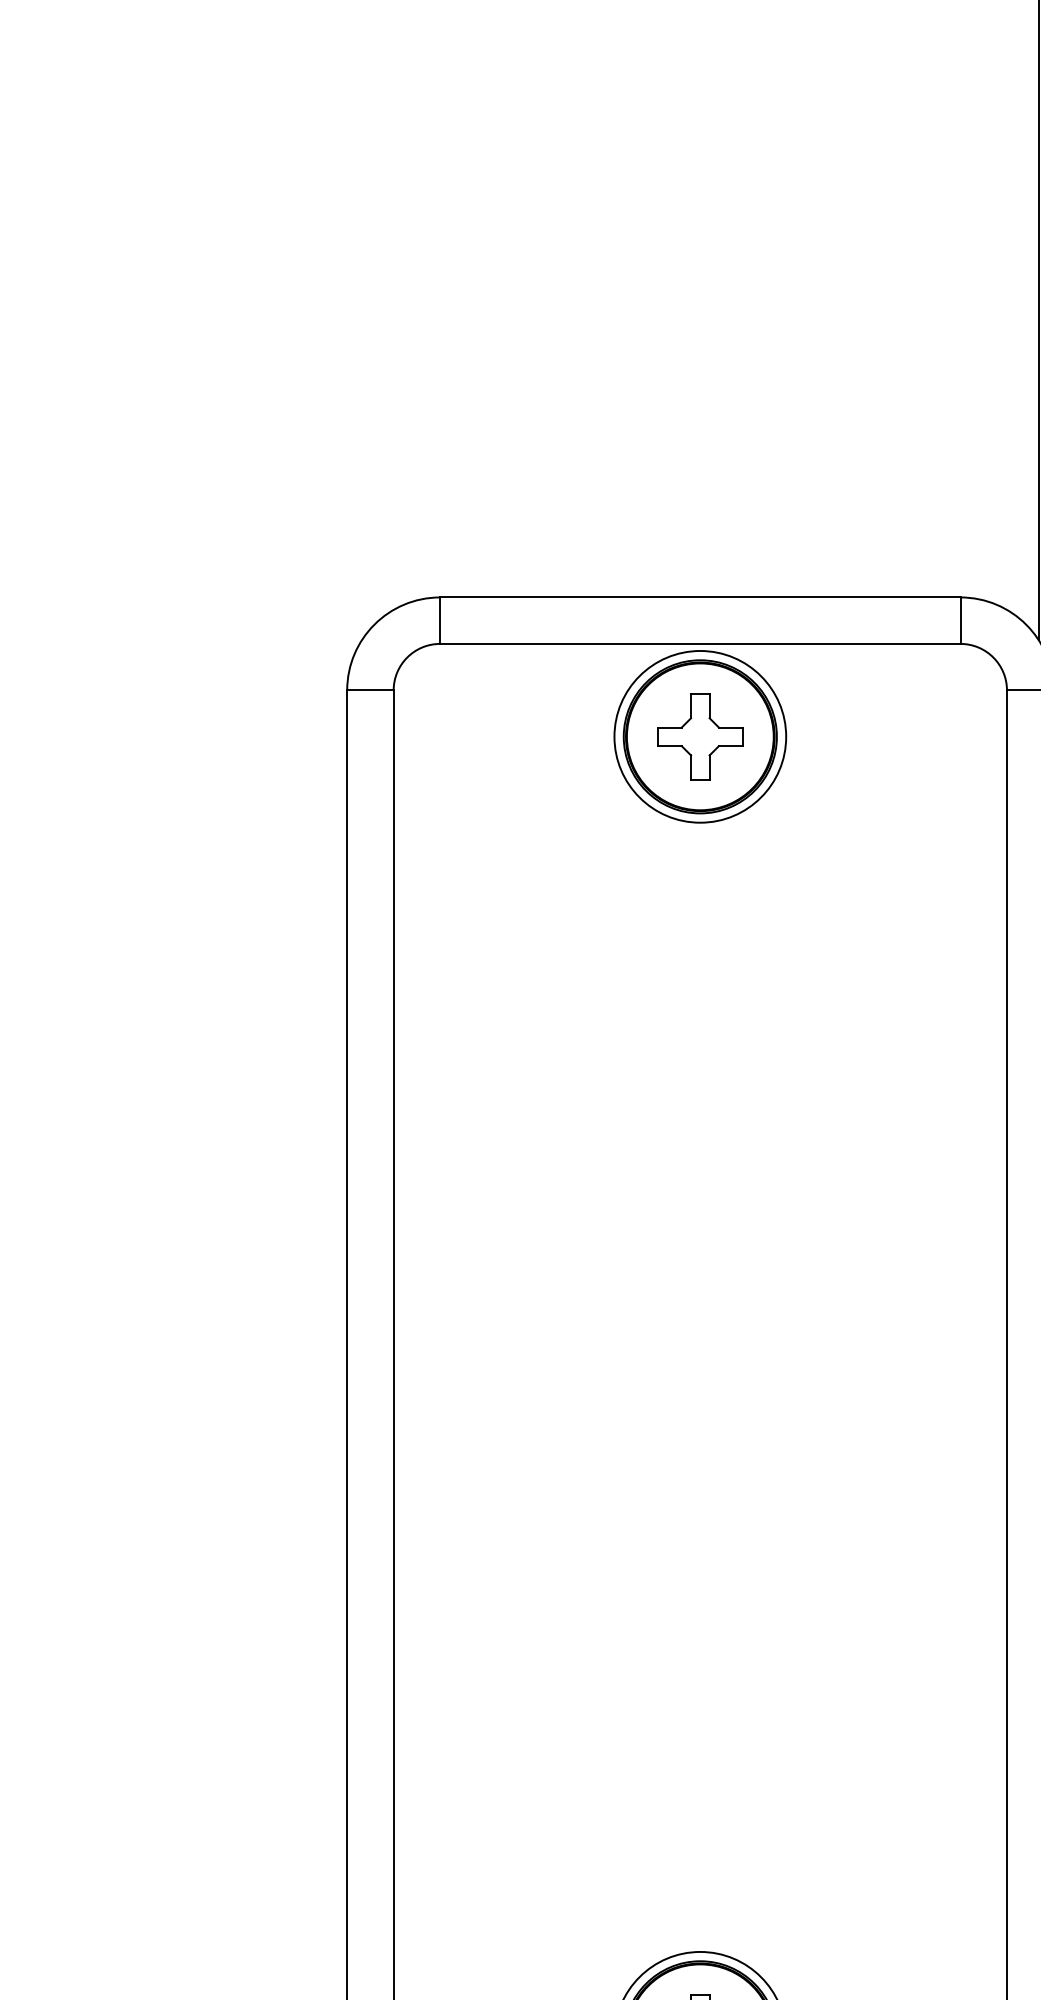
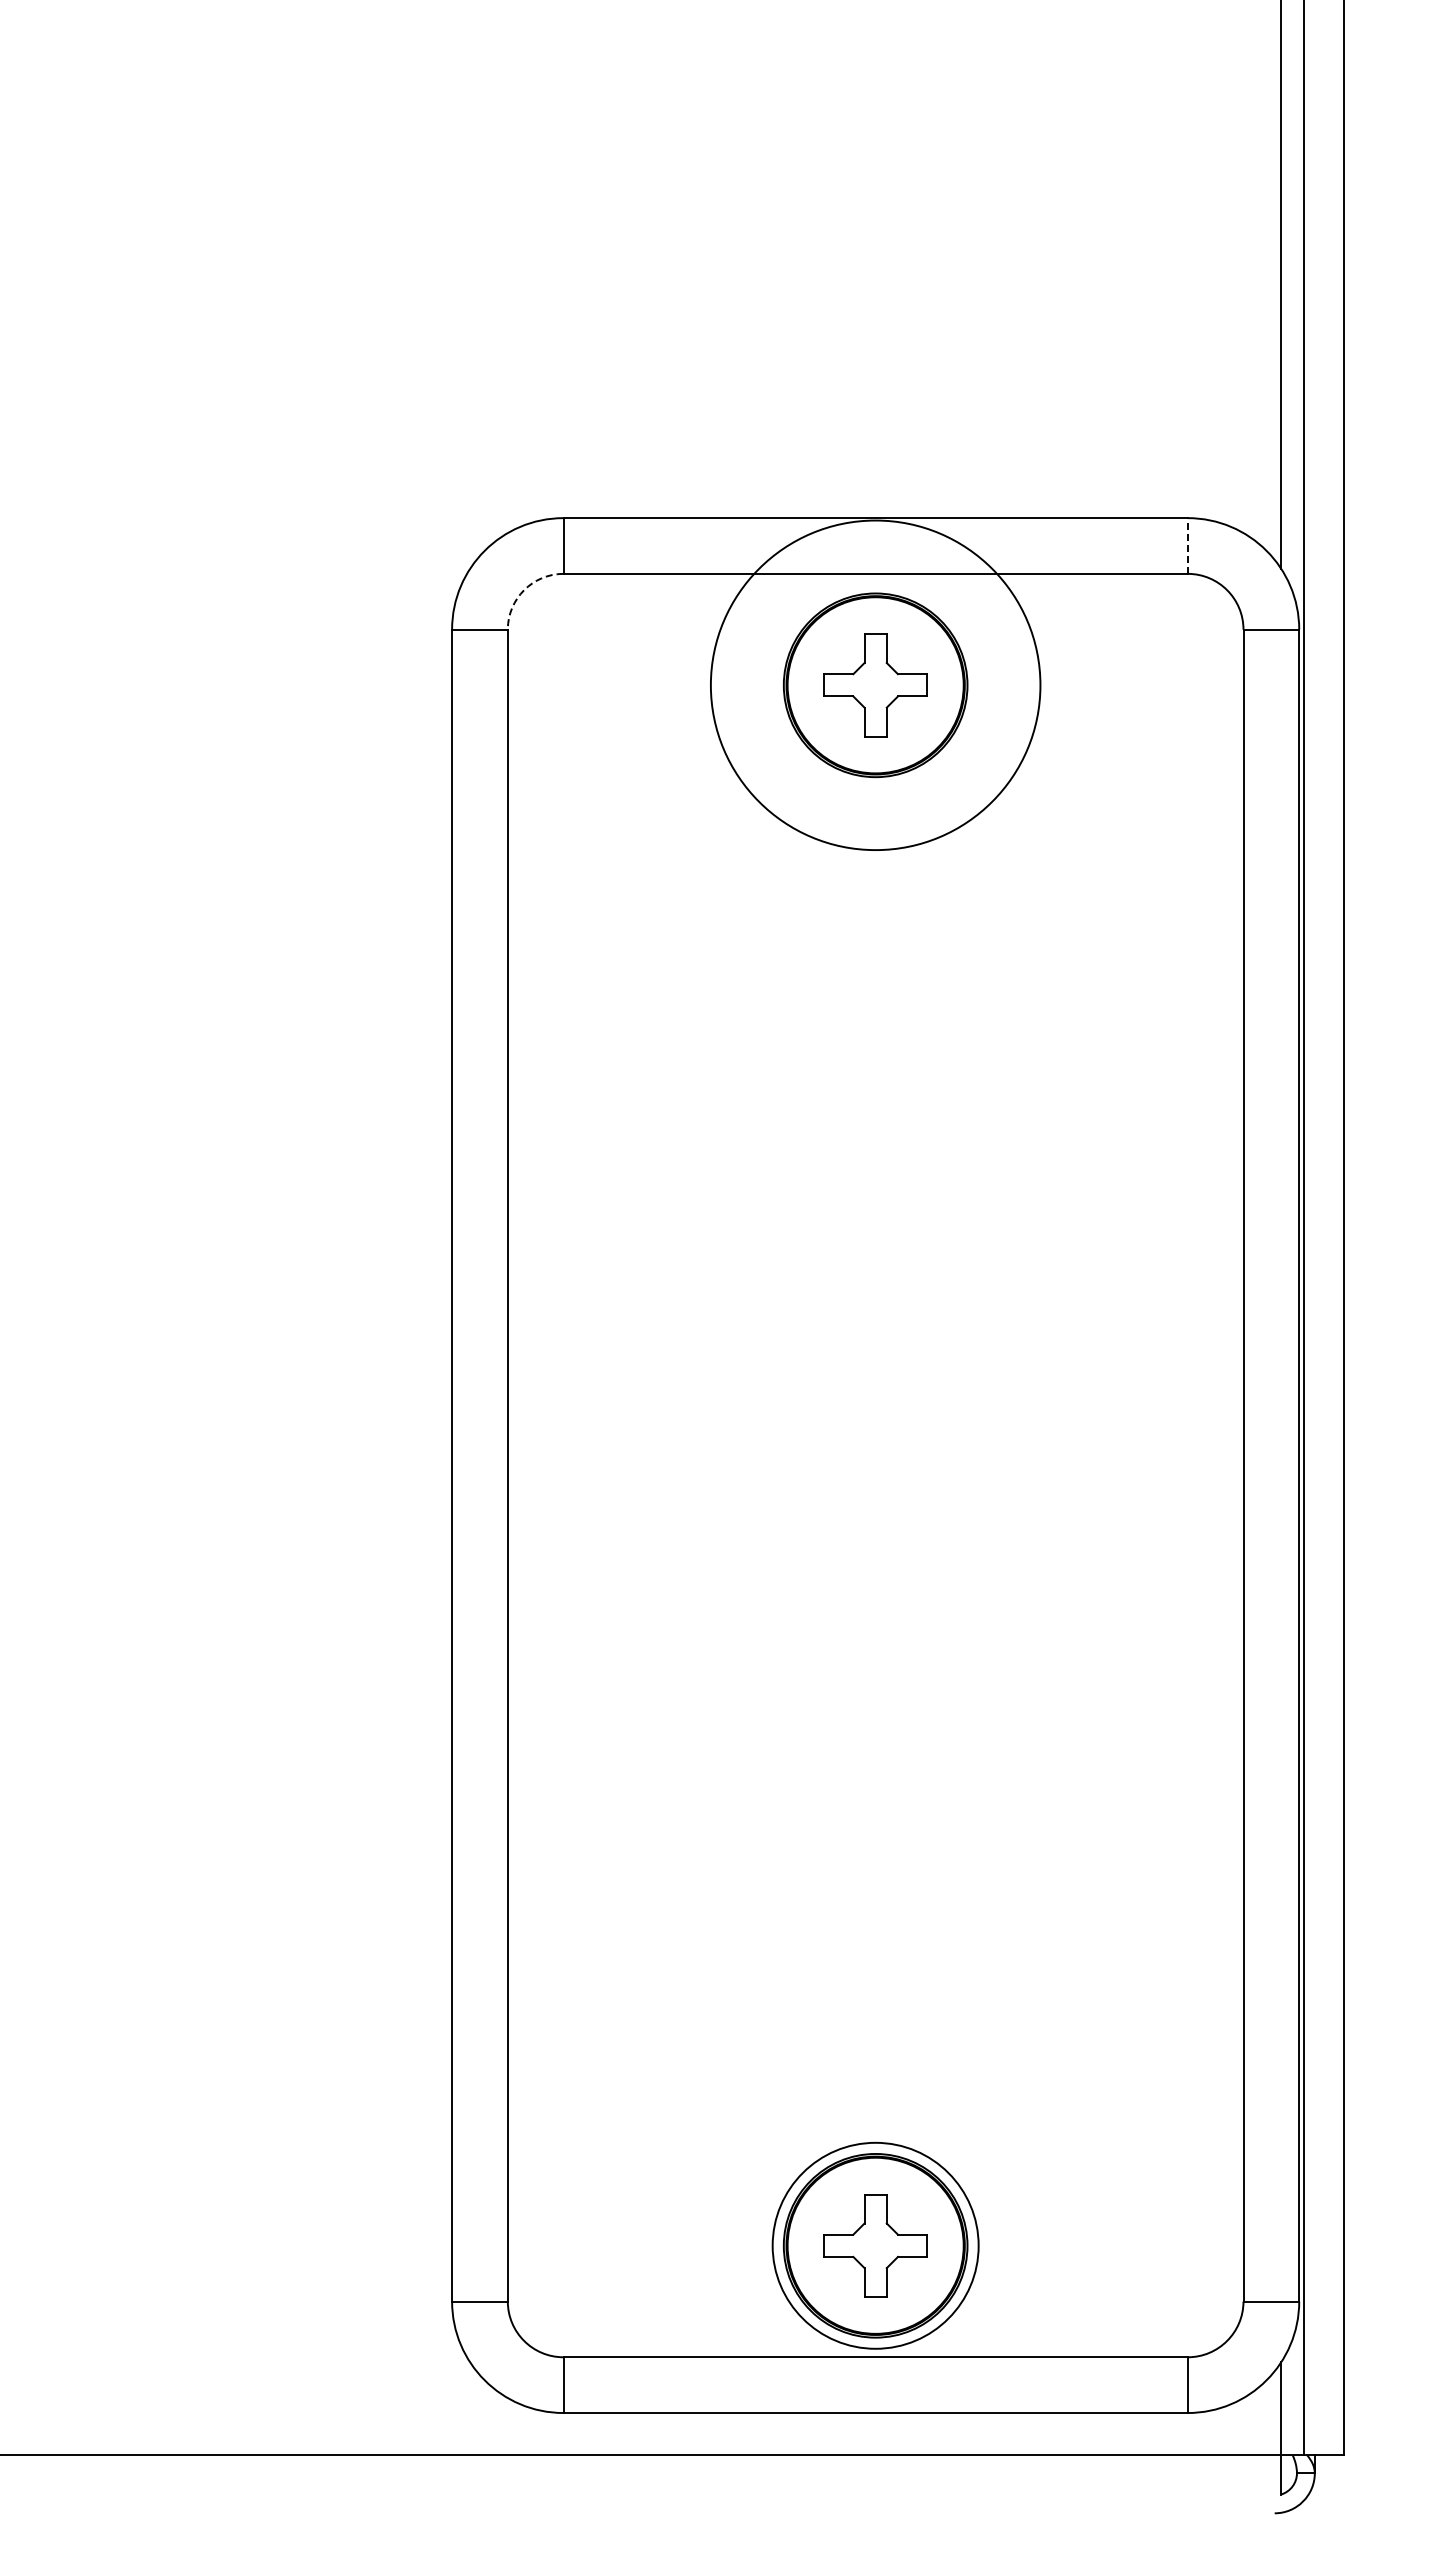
line: (960, 621) -> (1187, 546), solid -> dashed
arc: (407, 657) -> (524, 590), solid -> dashed
circle: (700, 736) -> (875, 685), size x1.6

